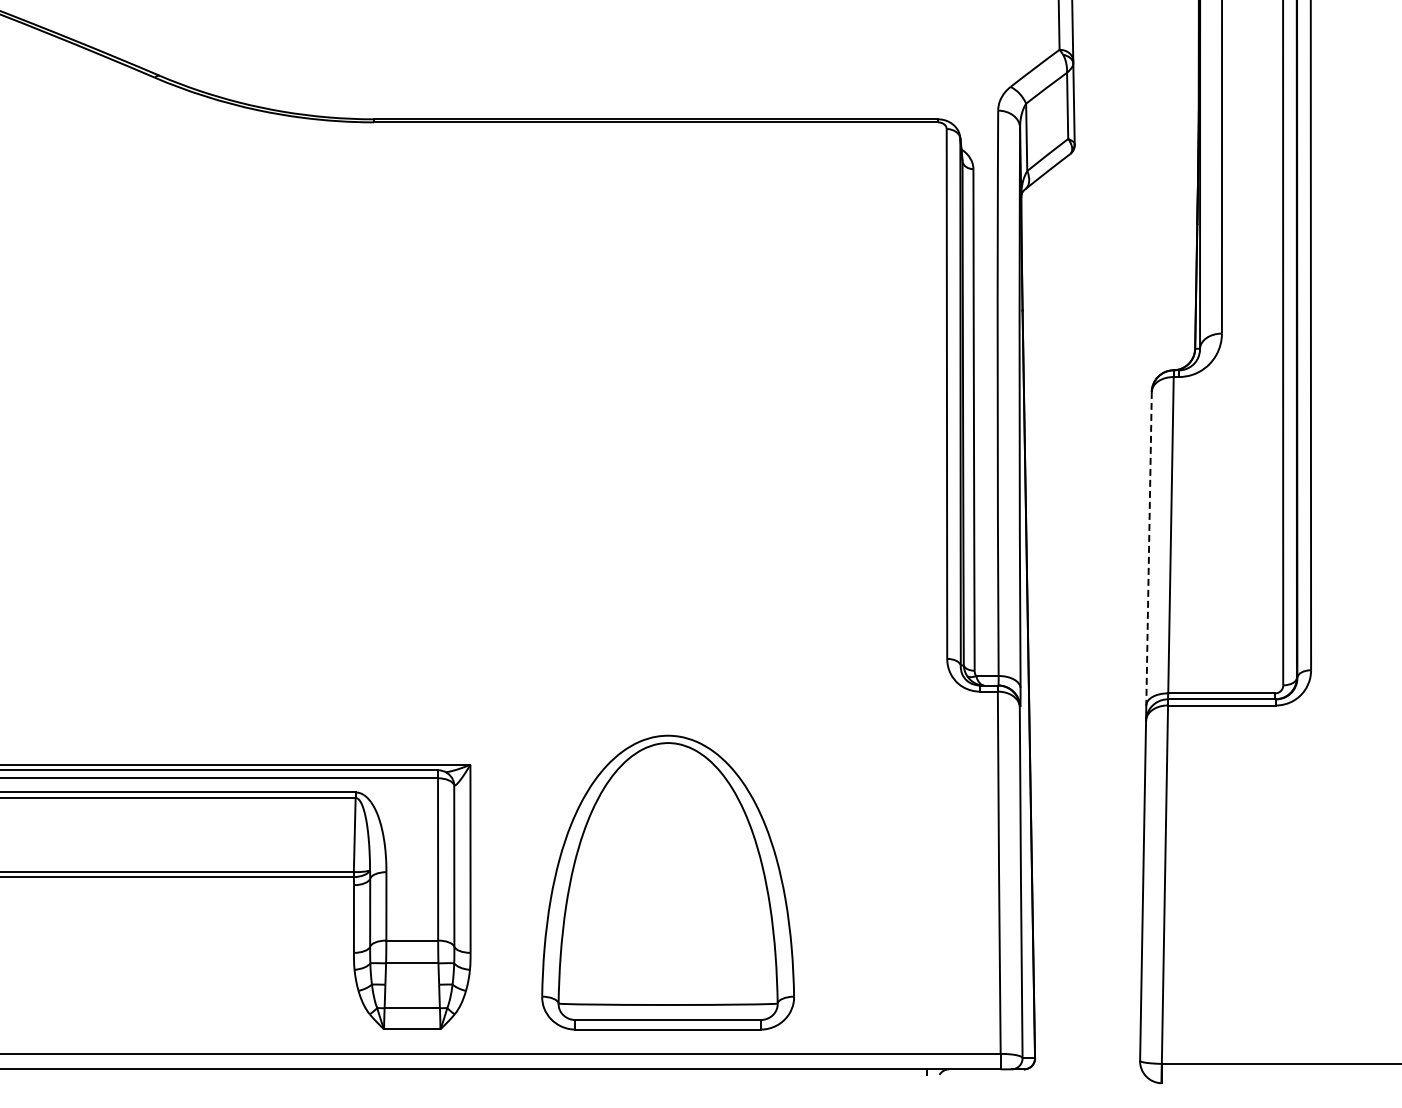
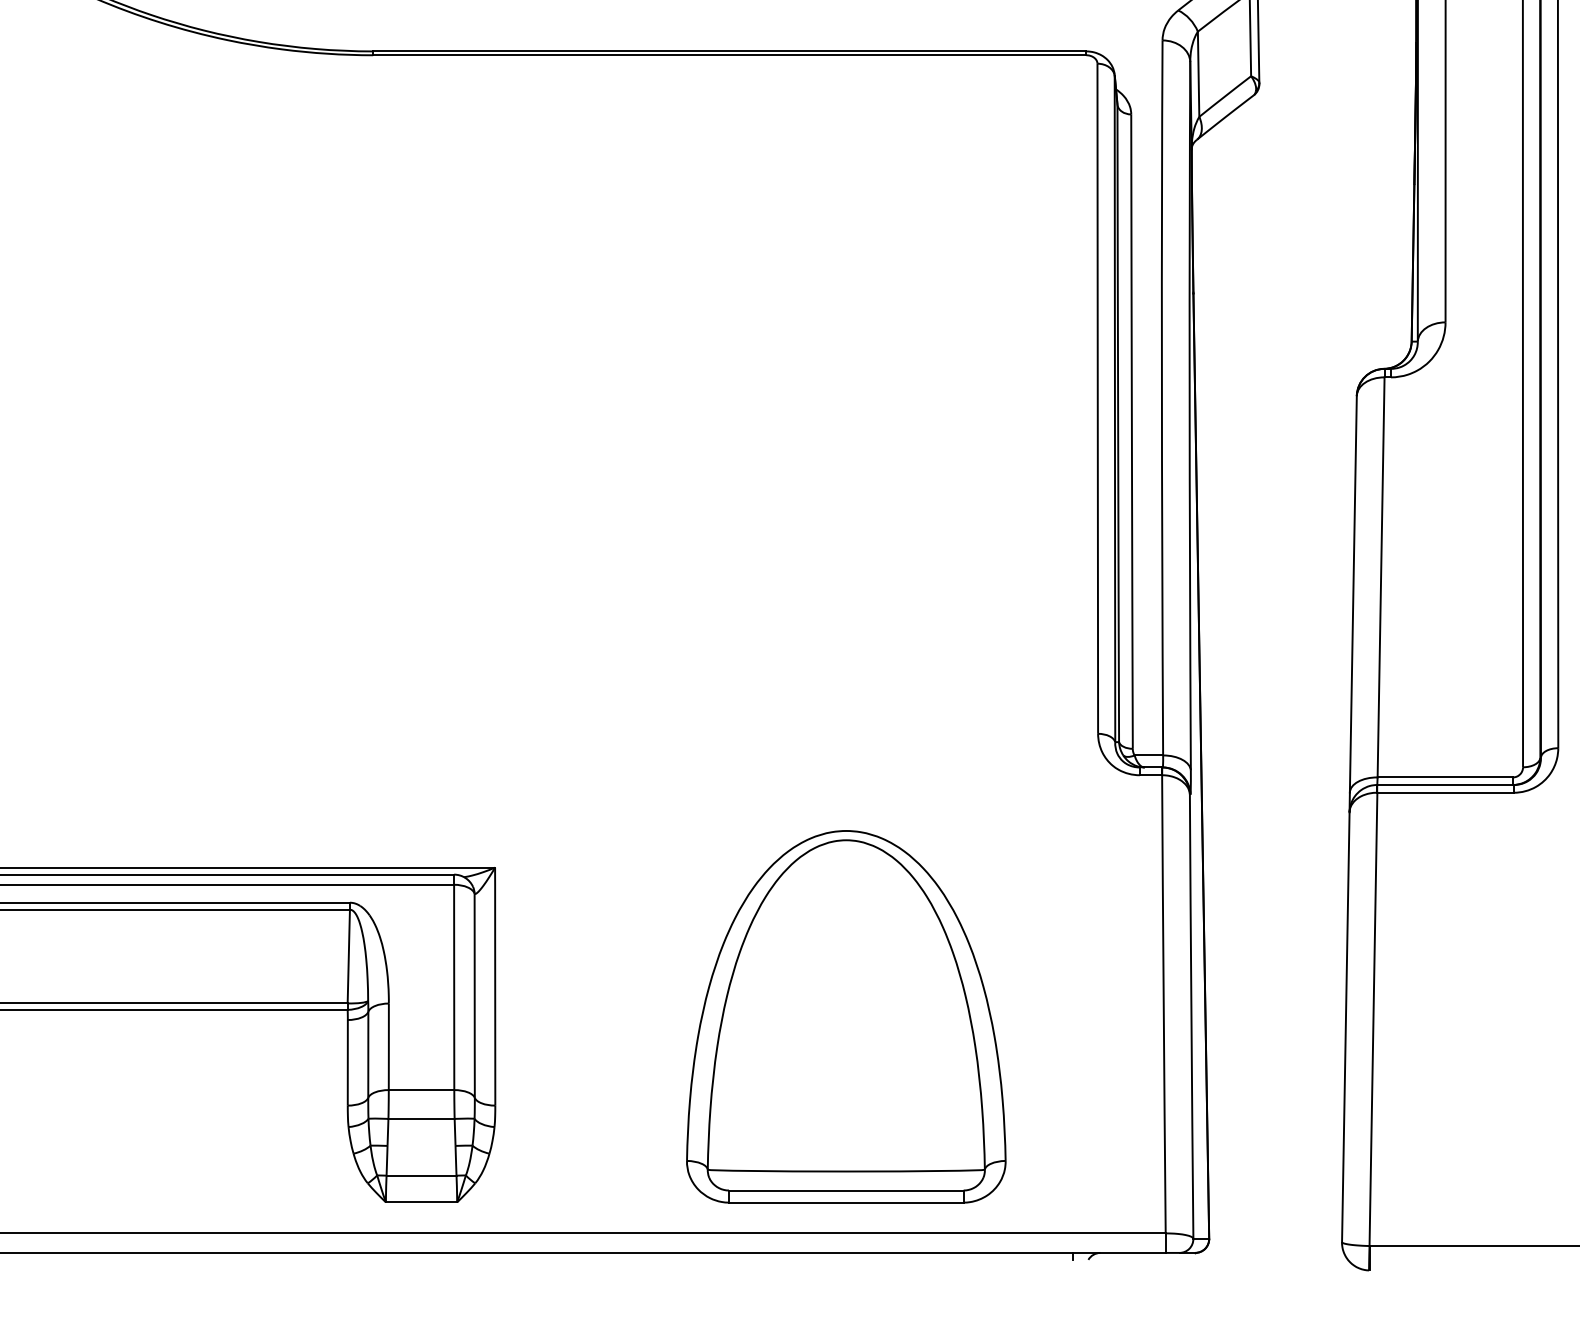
line: (1149, 548) -> (1353, 594), dashed -> solid
part: (667, 882) -> (845, 1016), moved

